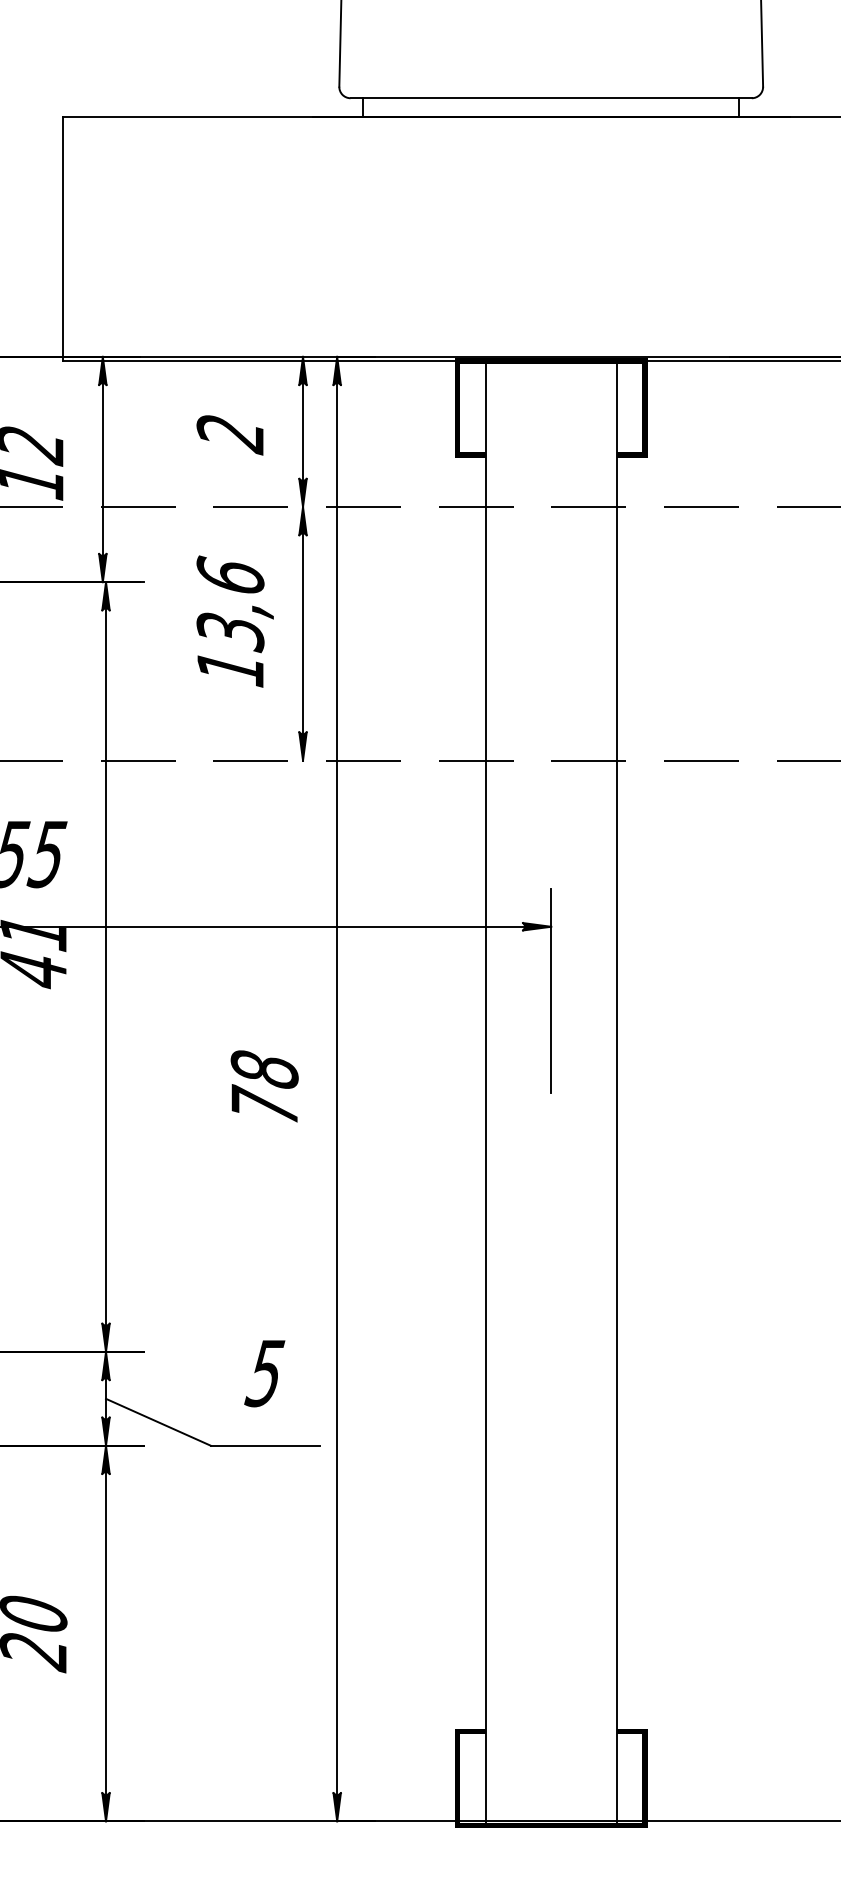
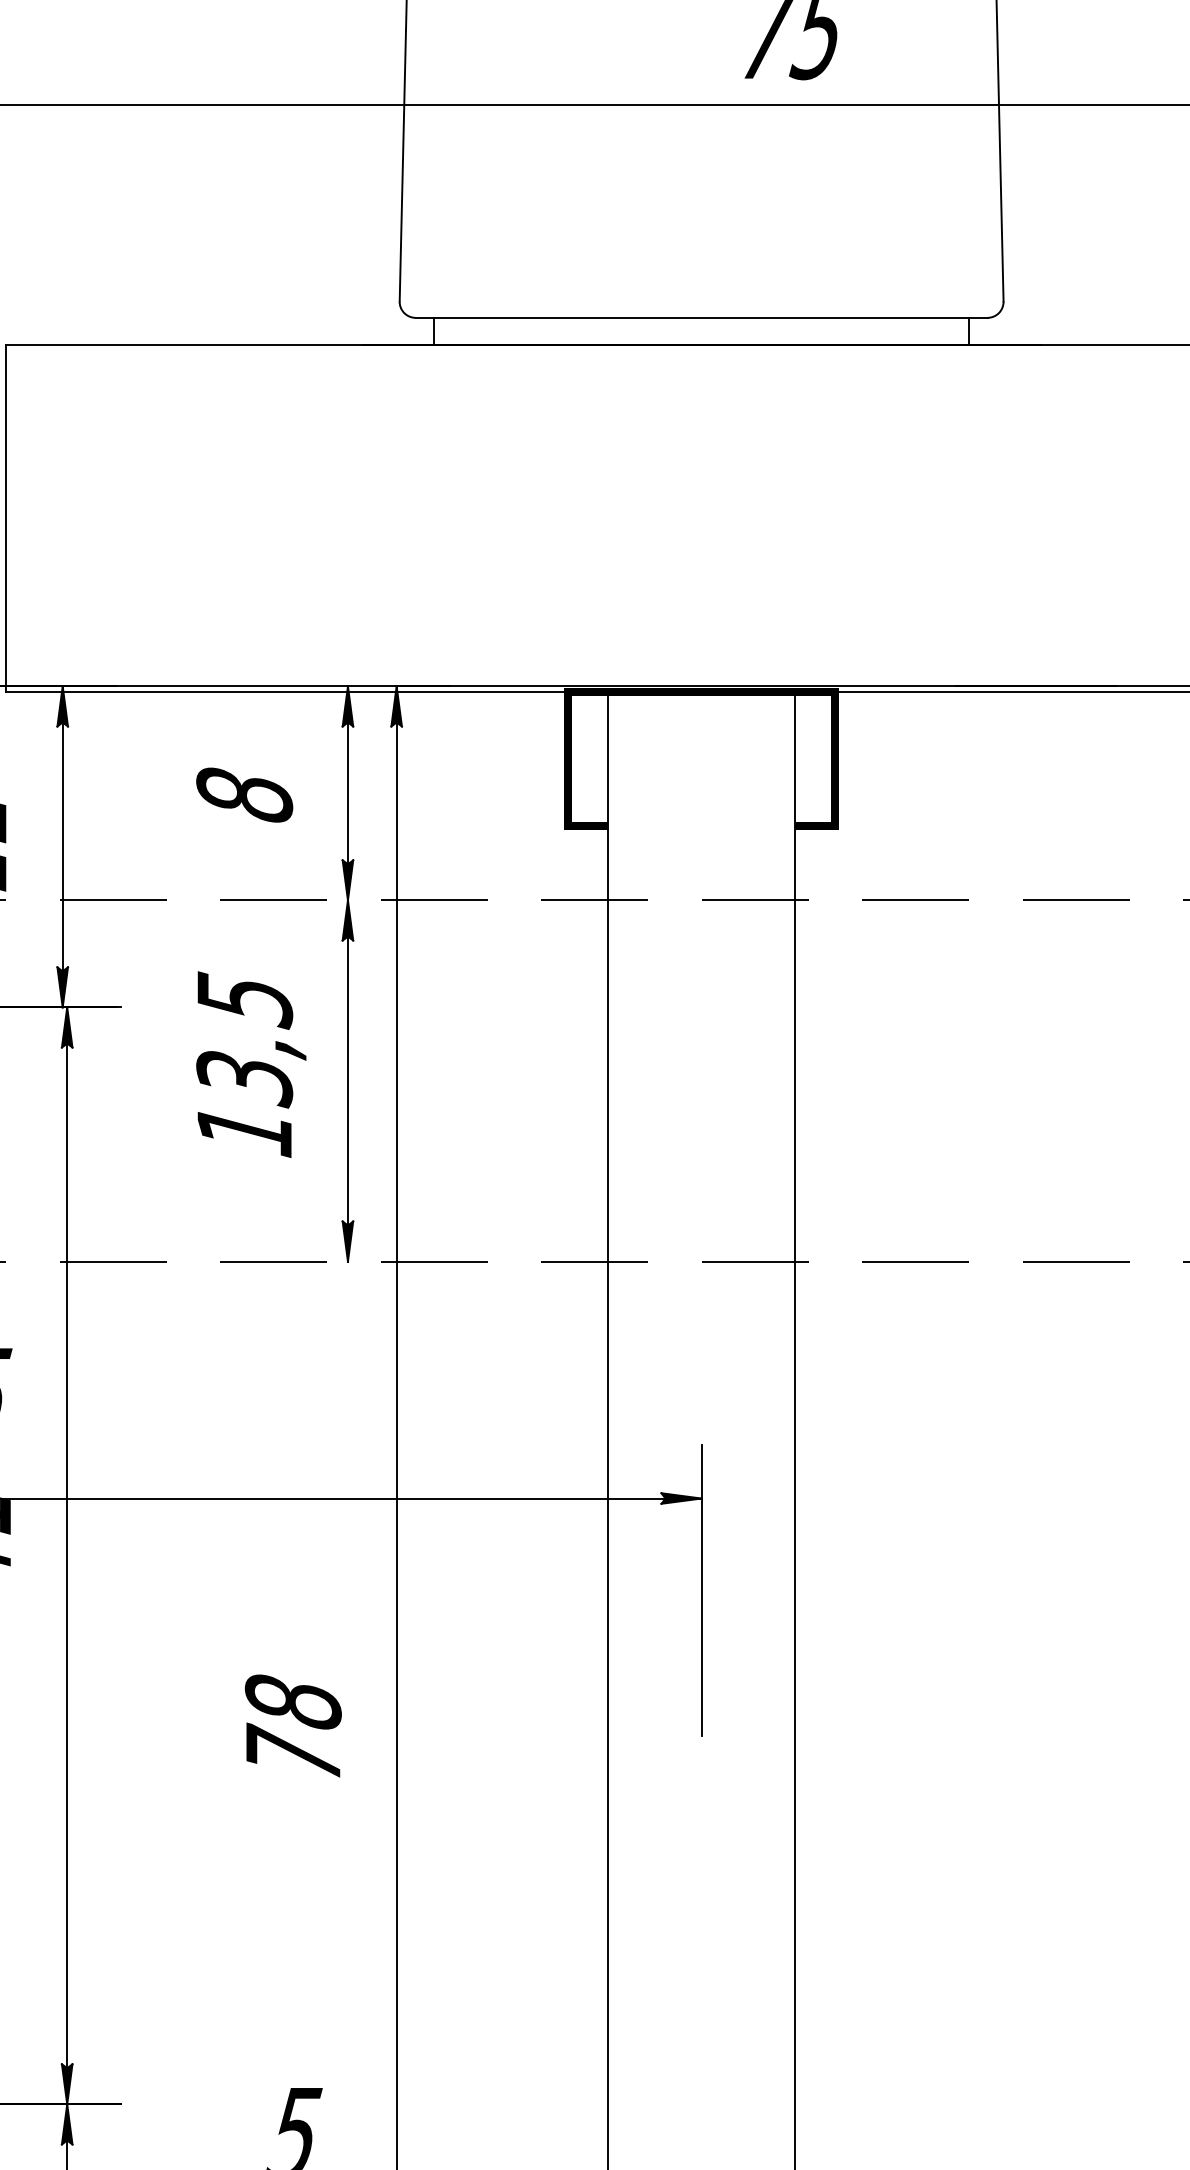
text: (230, 434) -> (244, 797), 2 -> 8
text: (230, 576) -> (244, 999), 13,6 -> 13,5

